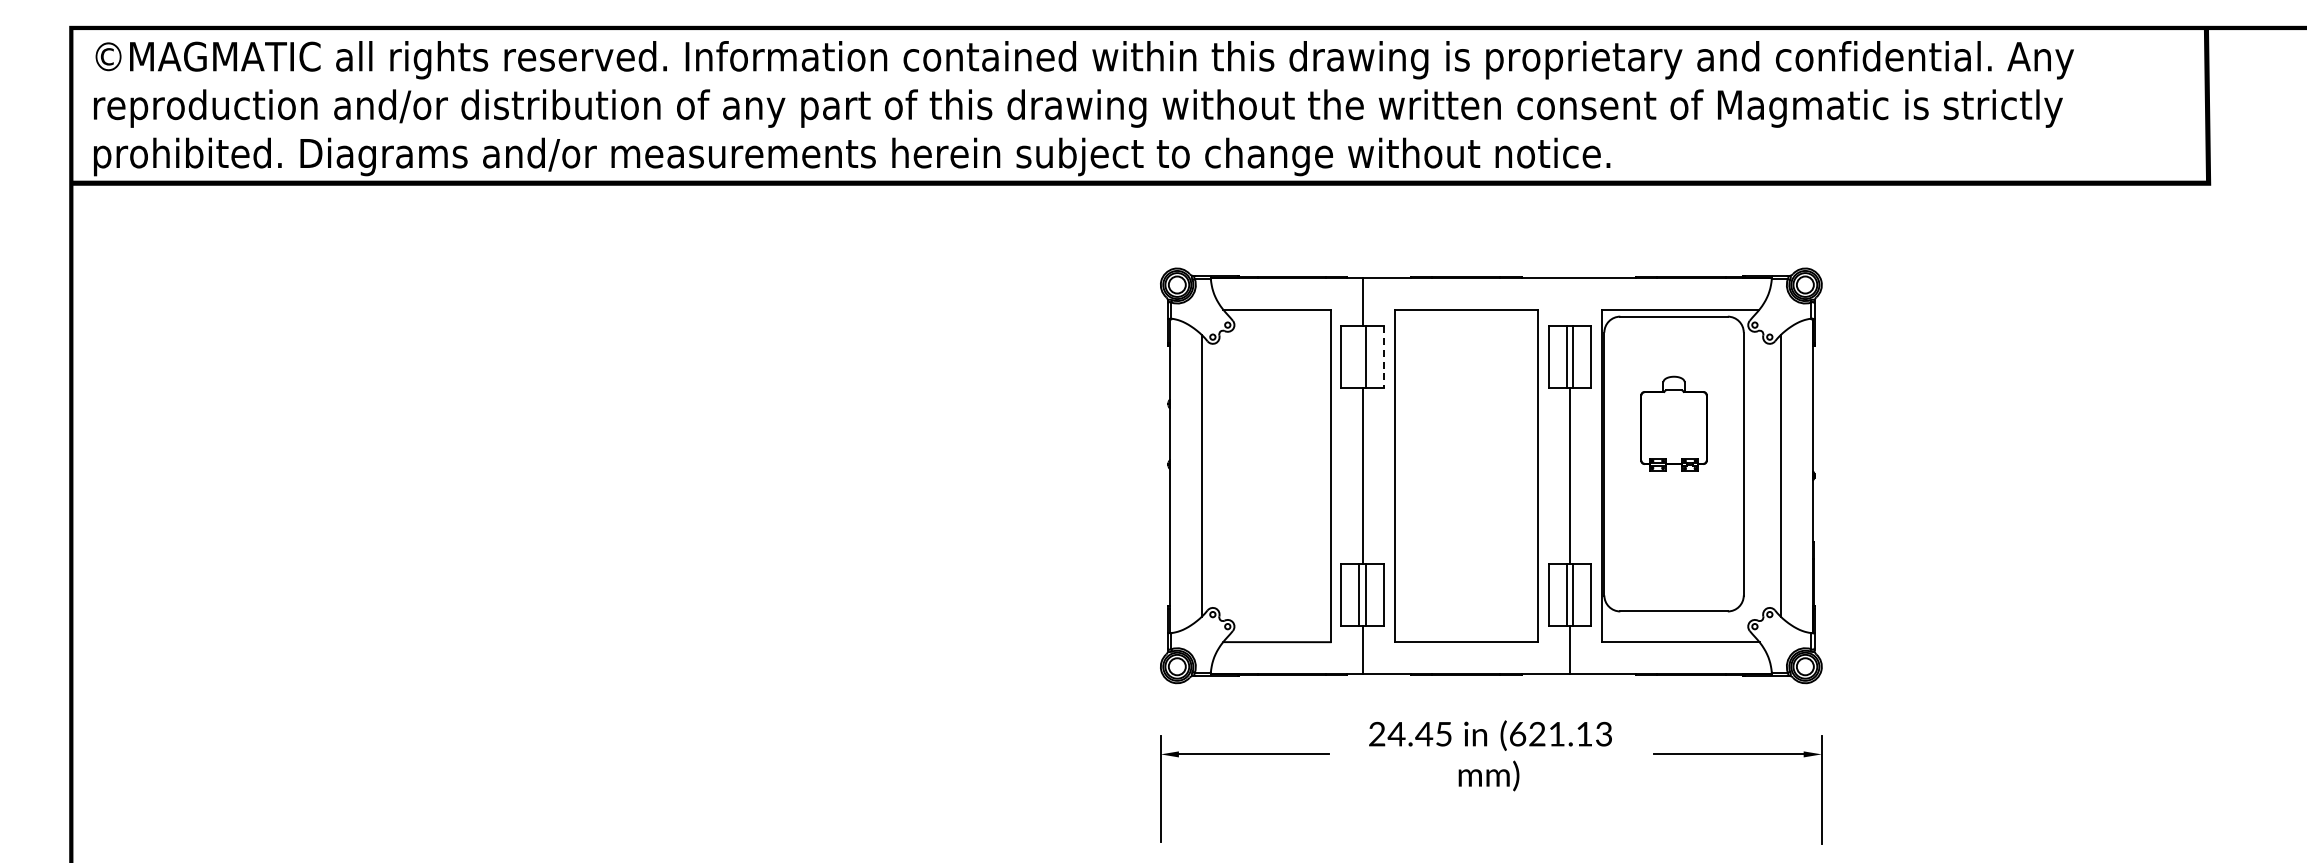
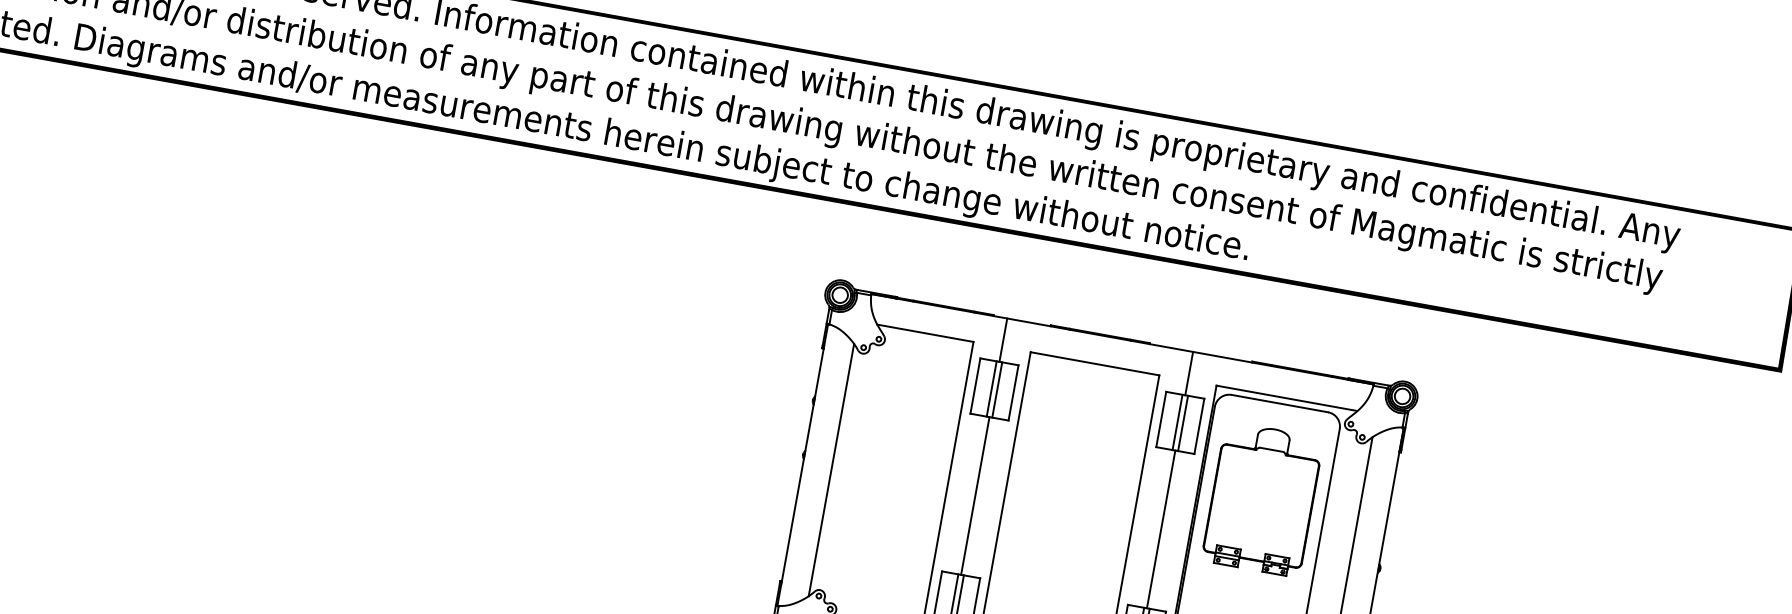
line: (1570, 301) -> (1189, 373), added
line: (1359, 356) -> (991, 388), added
line: (1383, 356) -> (1013, 392), dashed -> solid
part: (1673, 423) -> (1262, 499), size x1.67

